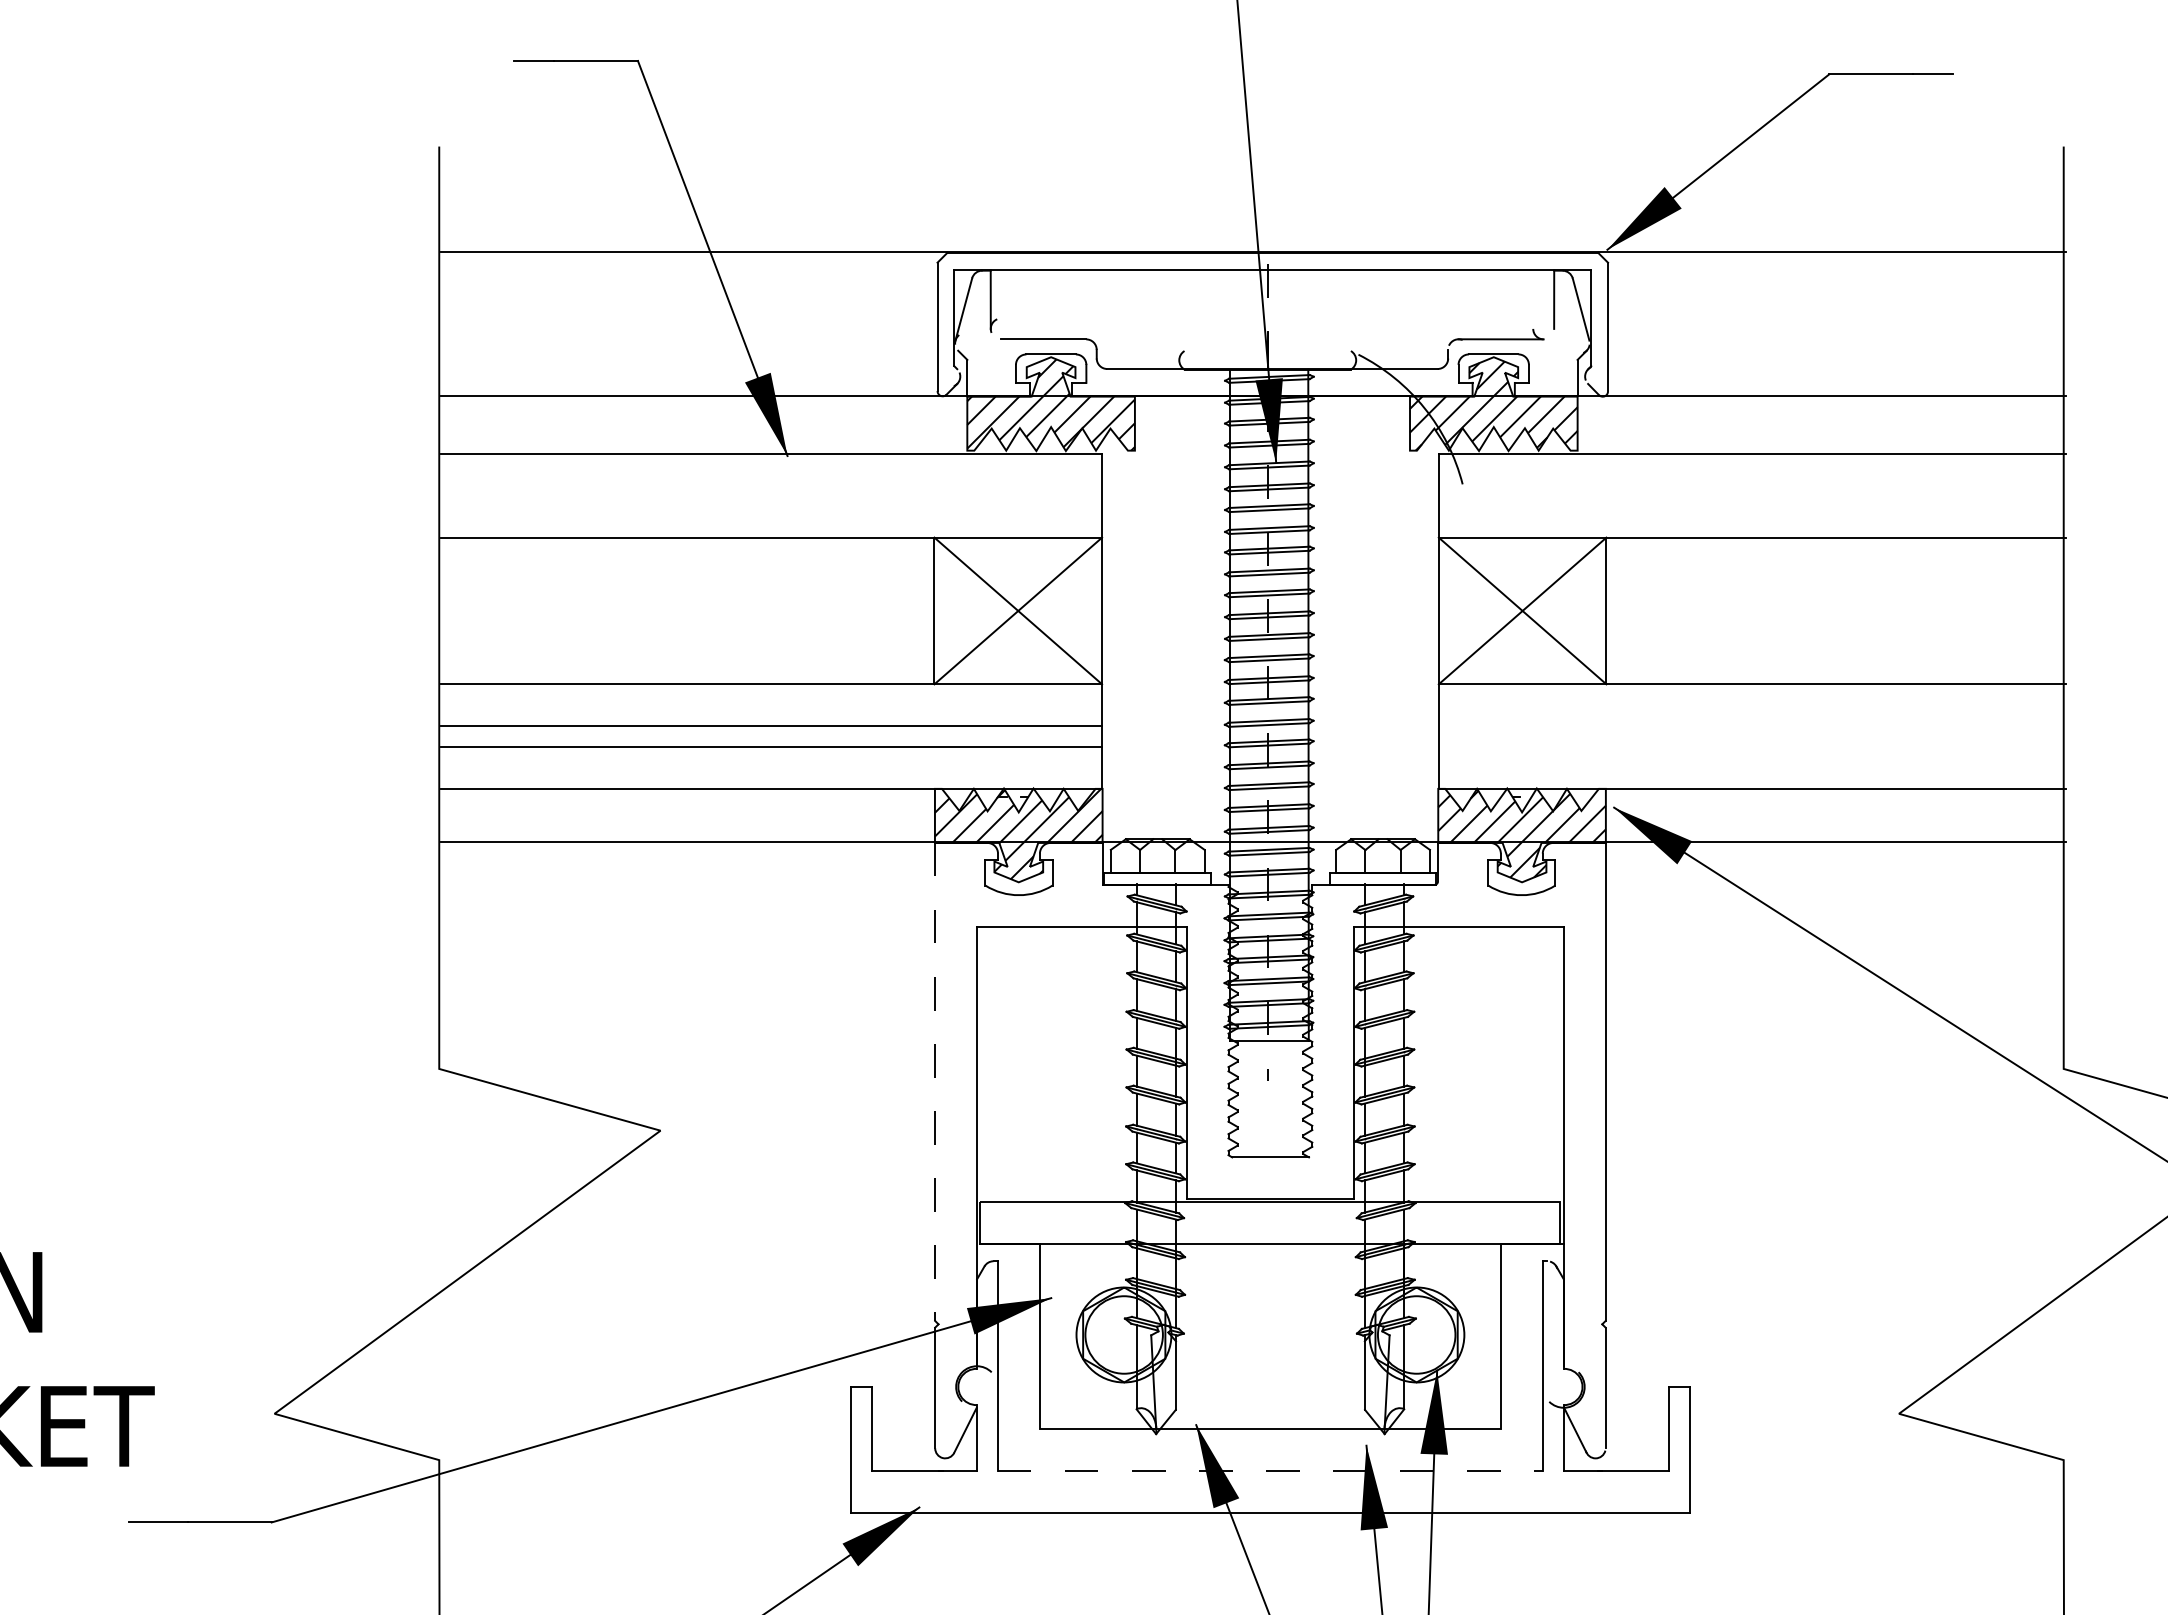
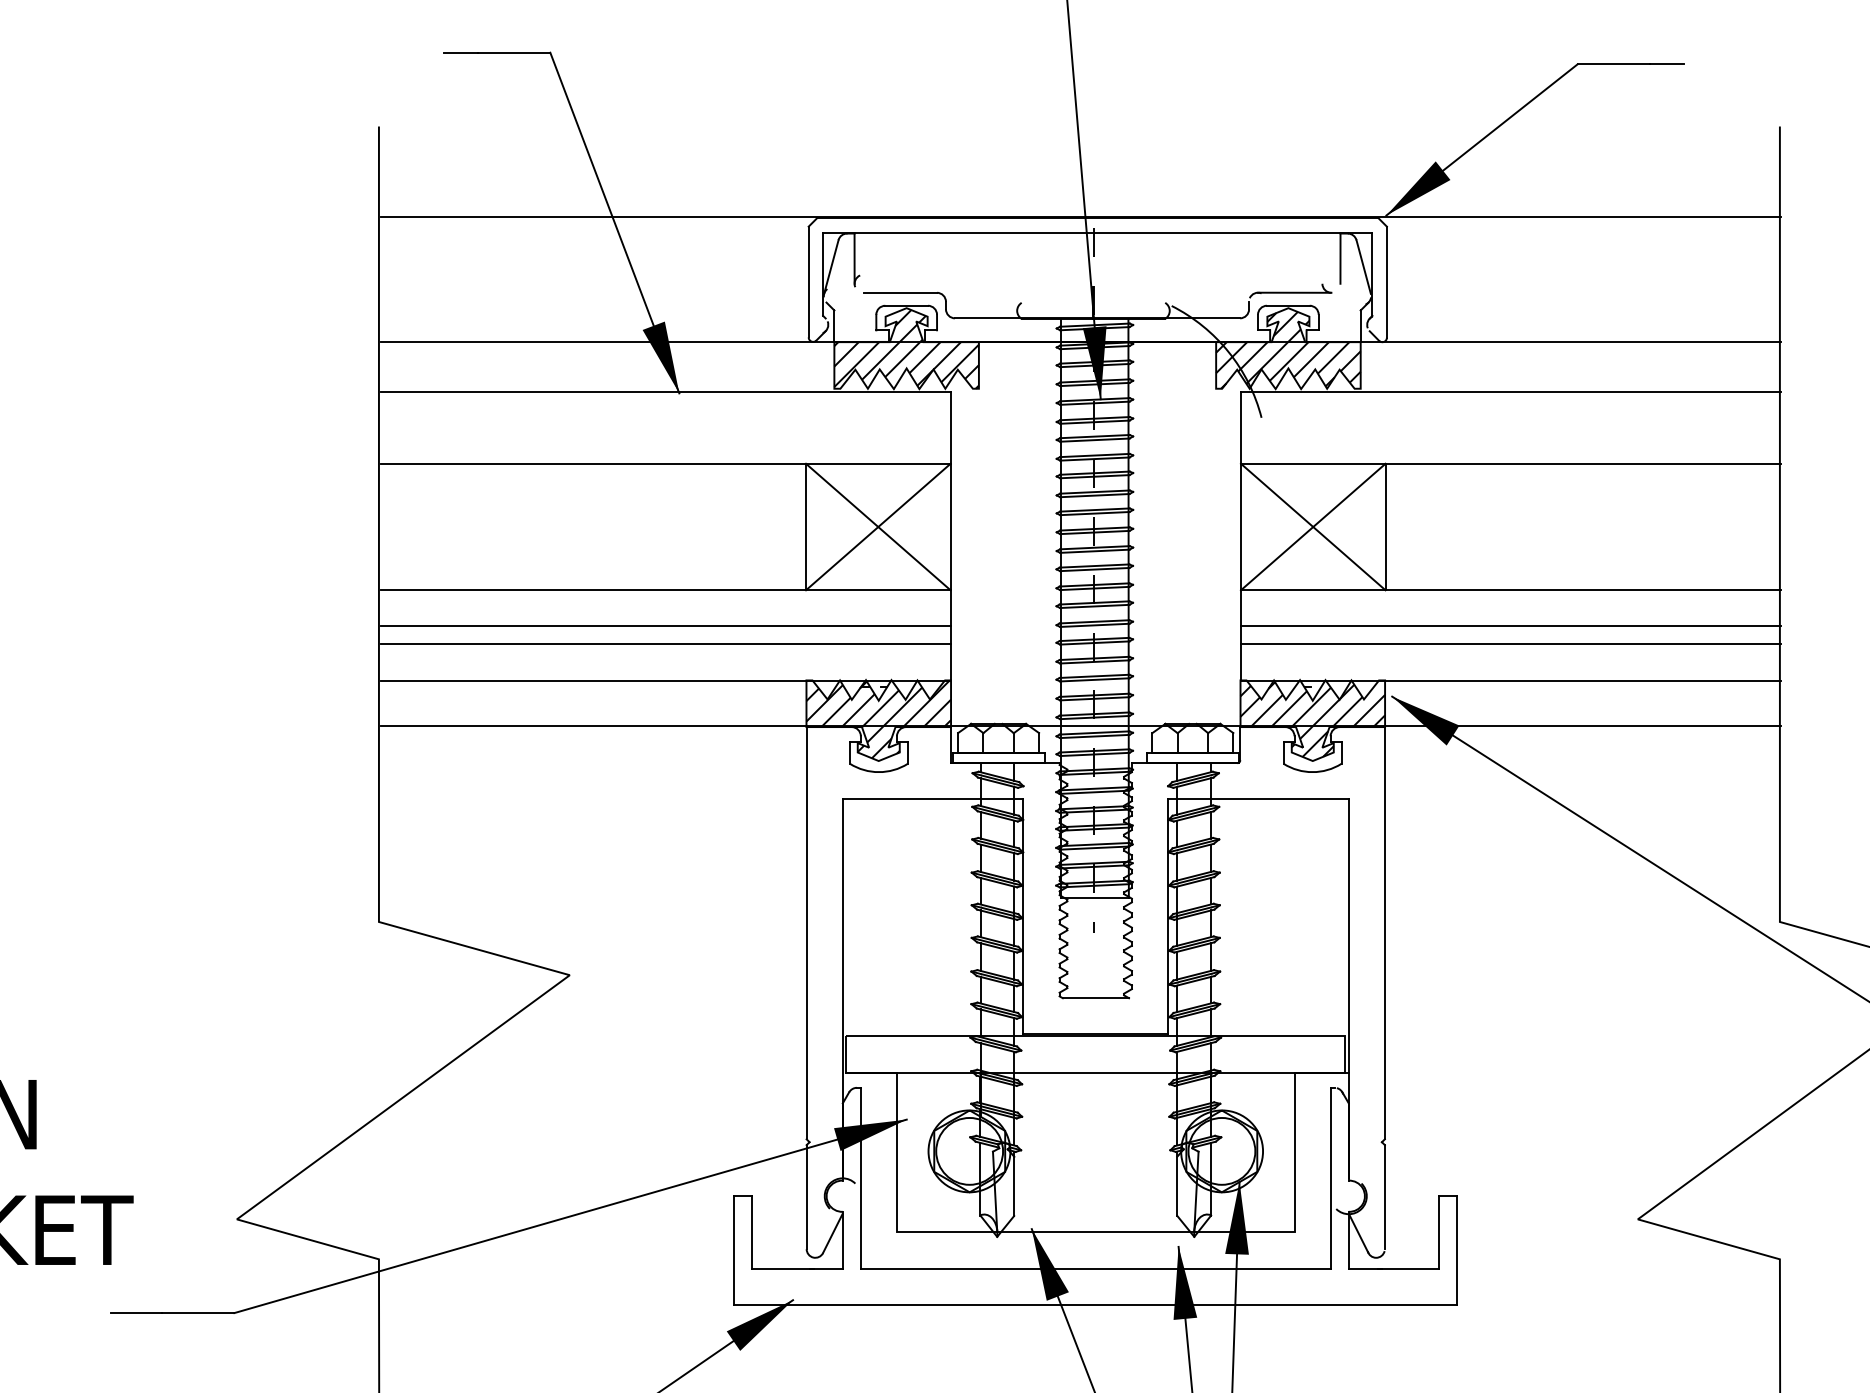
line: (1751, 726) -> (1510, 626), added
line: (1751, 747) -> (1510, 644), added
line: (935, 1082) -> (806, 933), dashed -> solid
line: (1270, 1470) -> (1095, 1268), dashed -> solid

